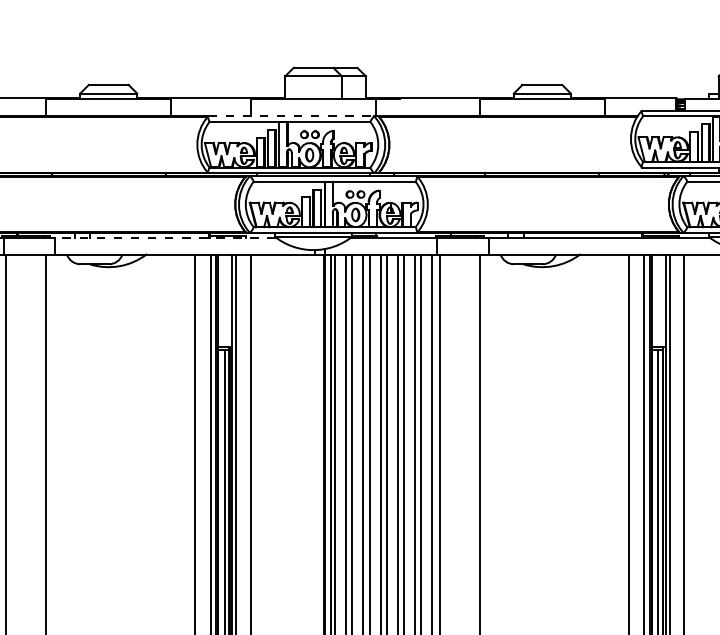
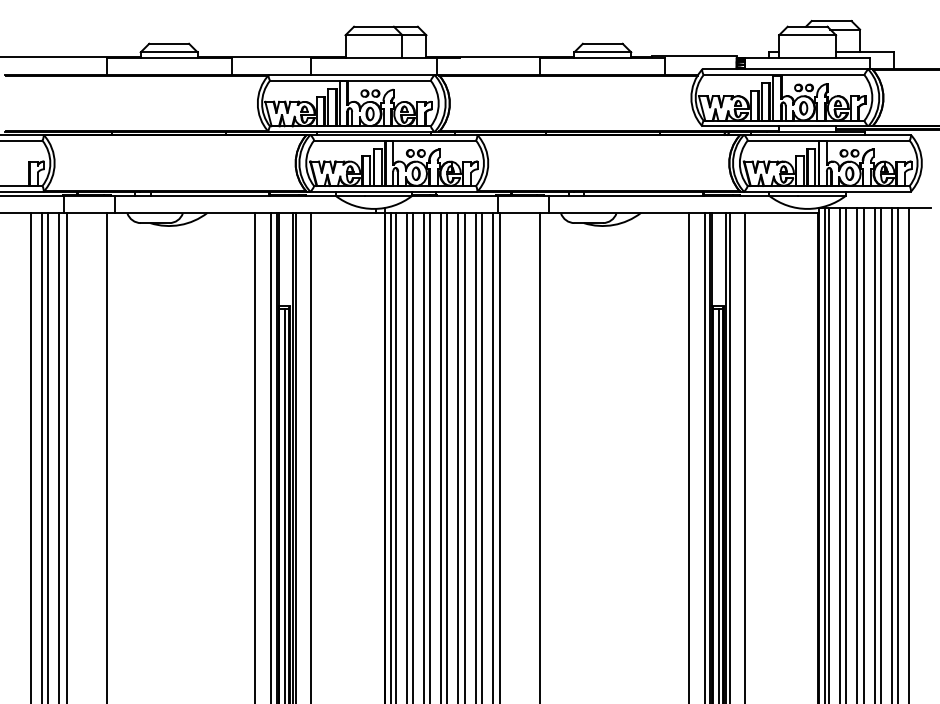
line: (291, 116) -> (351, 75), dashed -> solid
line: (165, 237) -> (225, 196), dashed -> solid

